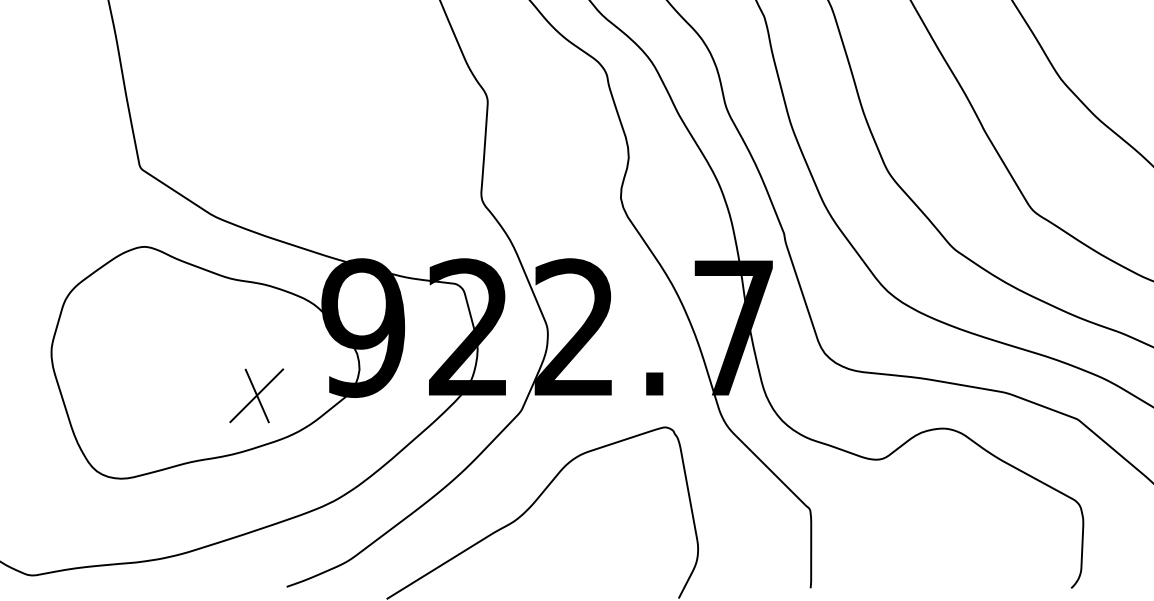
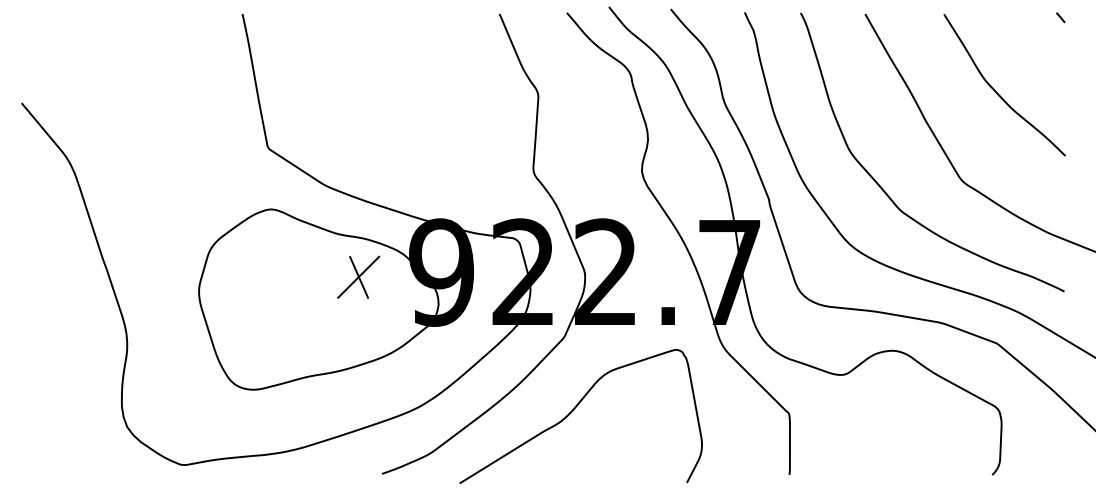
part: (256, 394) -> (358, 276), moved

